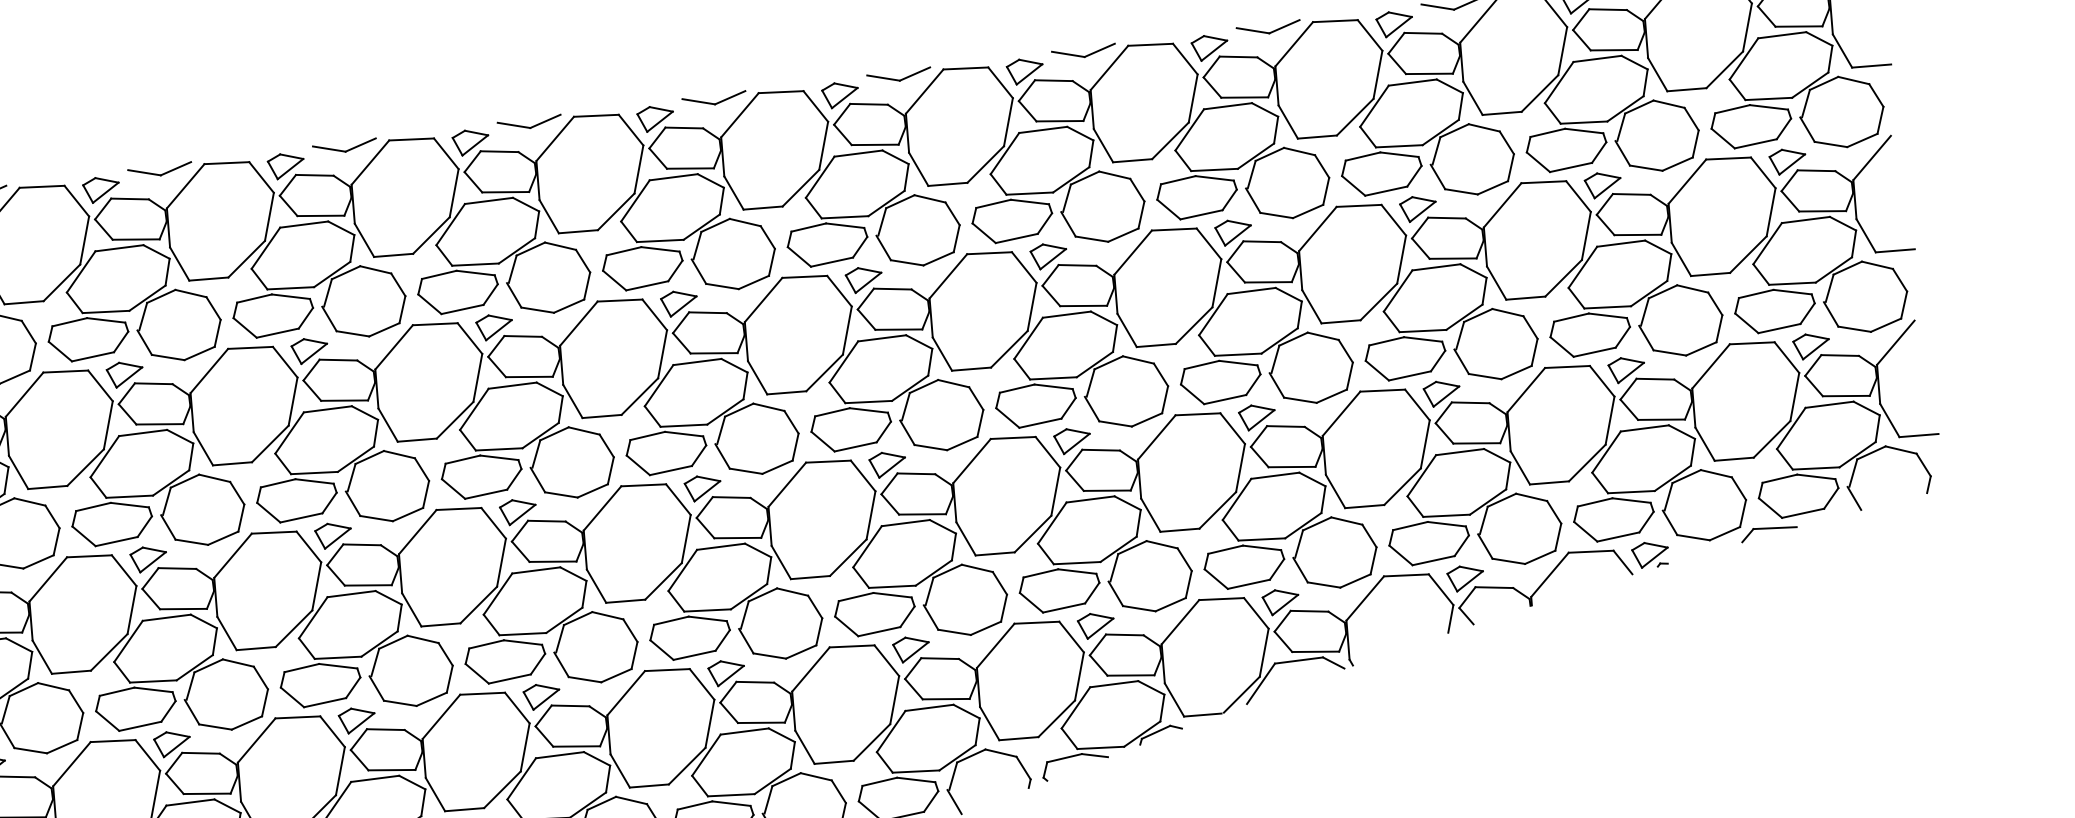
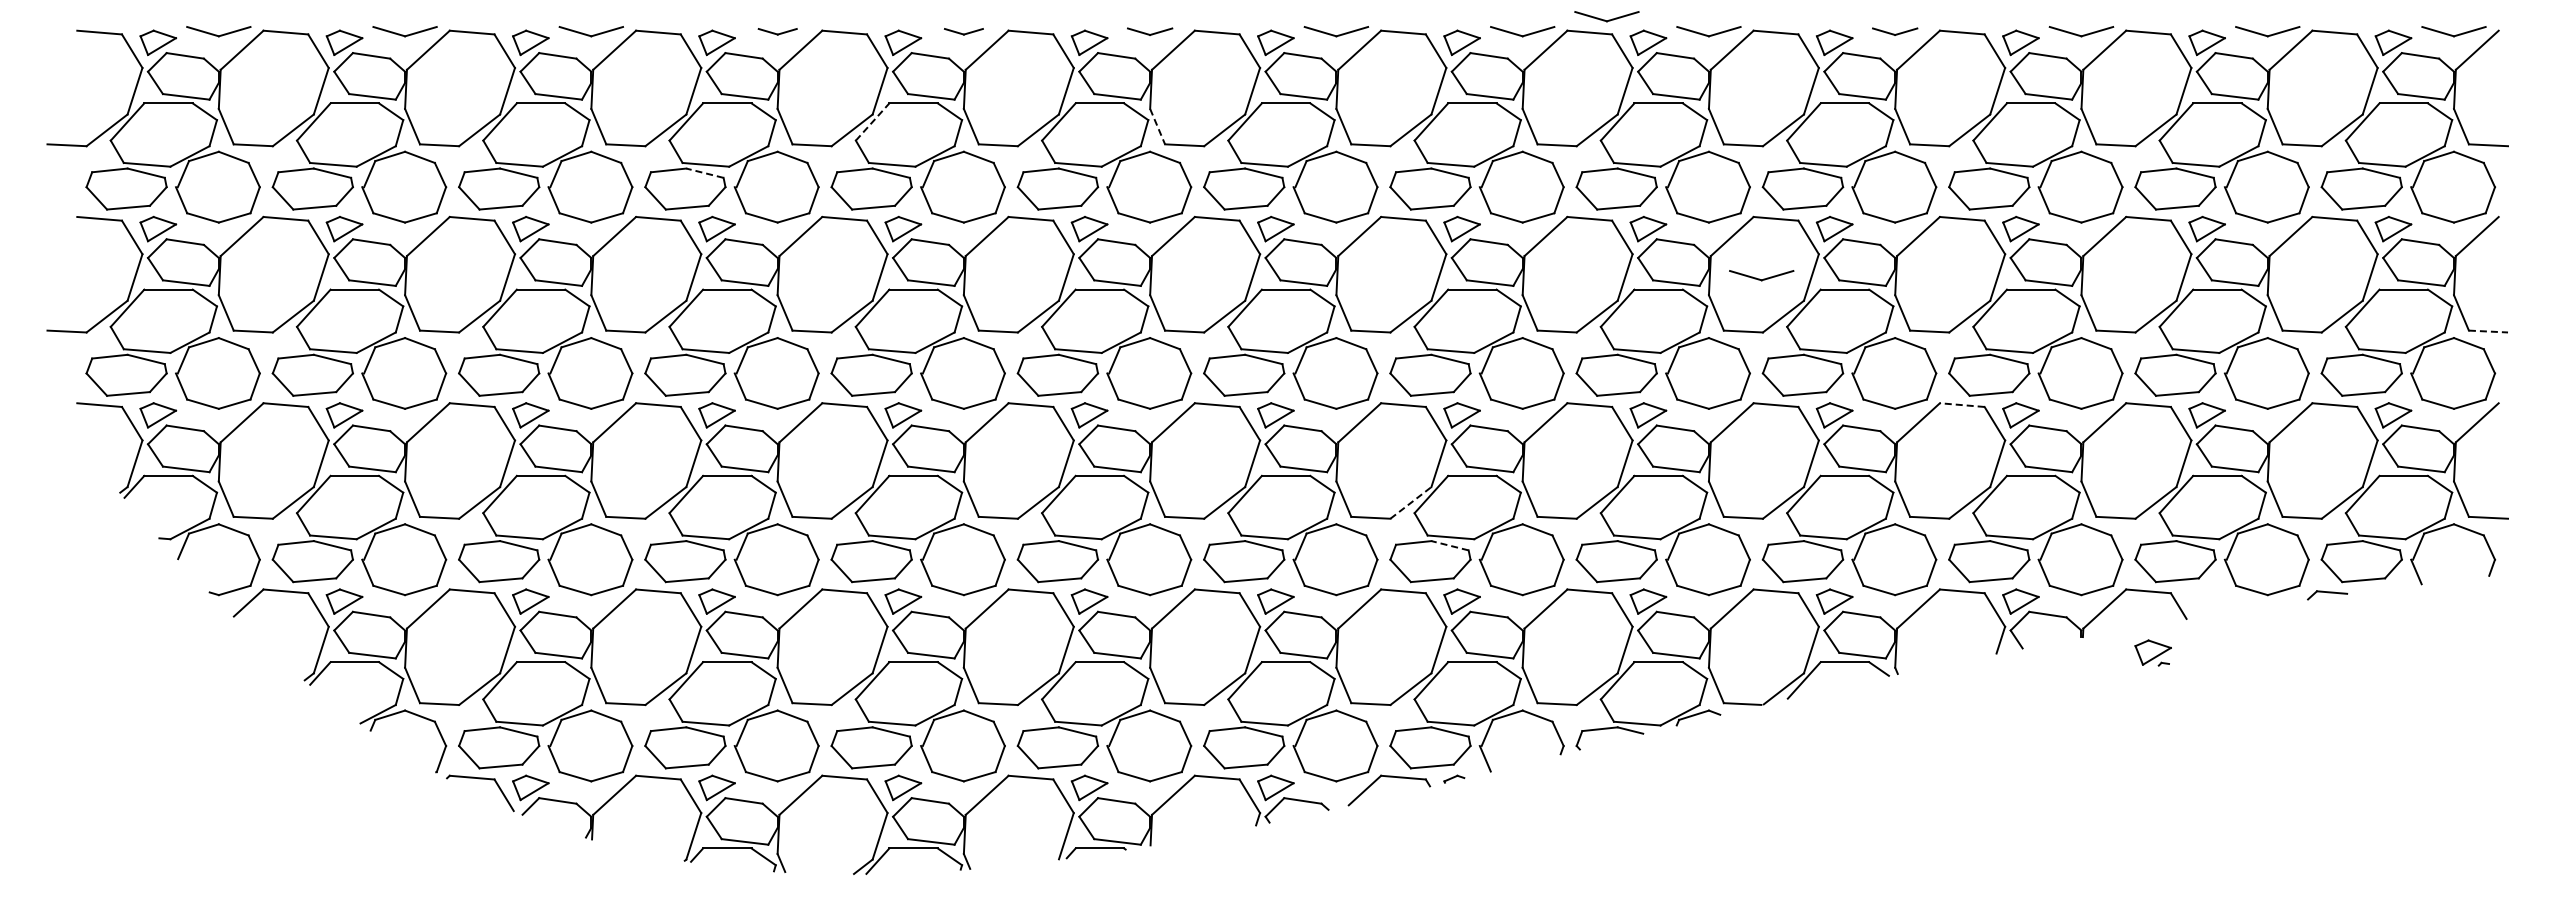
part: (1268, 28) -> (1894, 31), size x0.7
part: (980, 50) -> (1606, 16), added
part: (529, 123) -> (1149, 31), size x0.7
part: (344, 146) -> (963, 31), size x0.6
part: (160, 170) -> (777, 31), size x0.6
line: (549, 217) -> (1157, 127), solid -> dashed
line: (265, 247) -> (872, 121), solid -> dashed
line: (1895, 250) -> (2488, 331), solid -> dashed
part: (1167, 287) -> (1761, 275), added
line: (105, 320) -> (704, 173), solid -> dashed
line: (1382, 391) -> (1961, 405), solid -> dashed
part: (1769, 533) -> (2327, 595), size x0.7
part: (1649, 554) -> (2152, 652), moved
line: (847, 557) -> (1410, 502), solid -> dashed
line: (891, 595) -> (1449, 545), solid -> dashed

